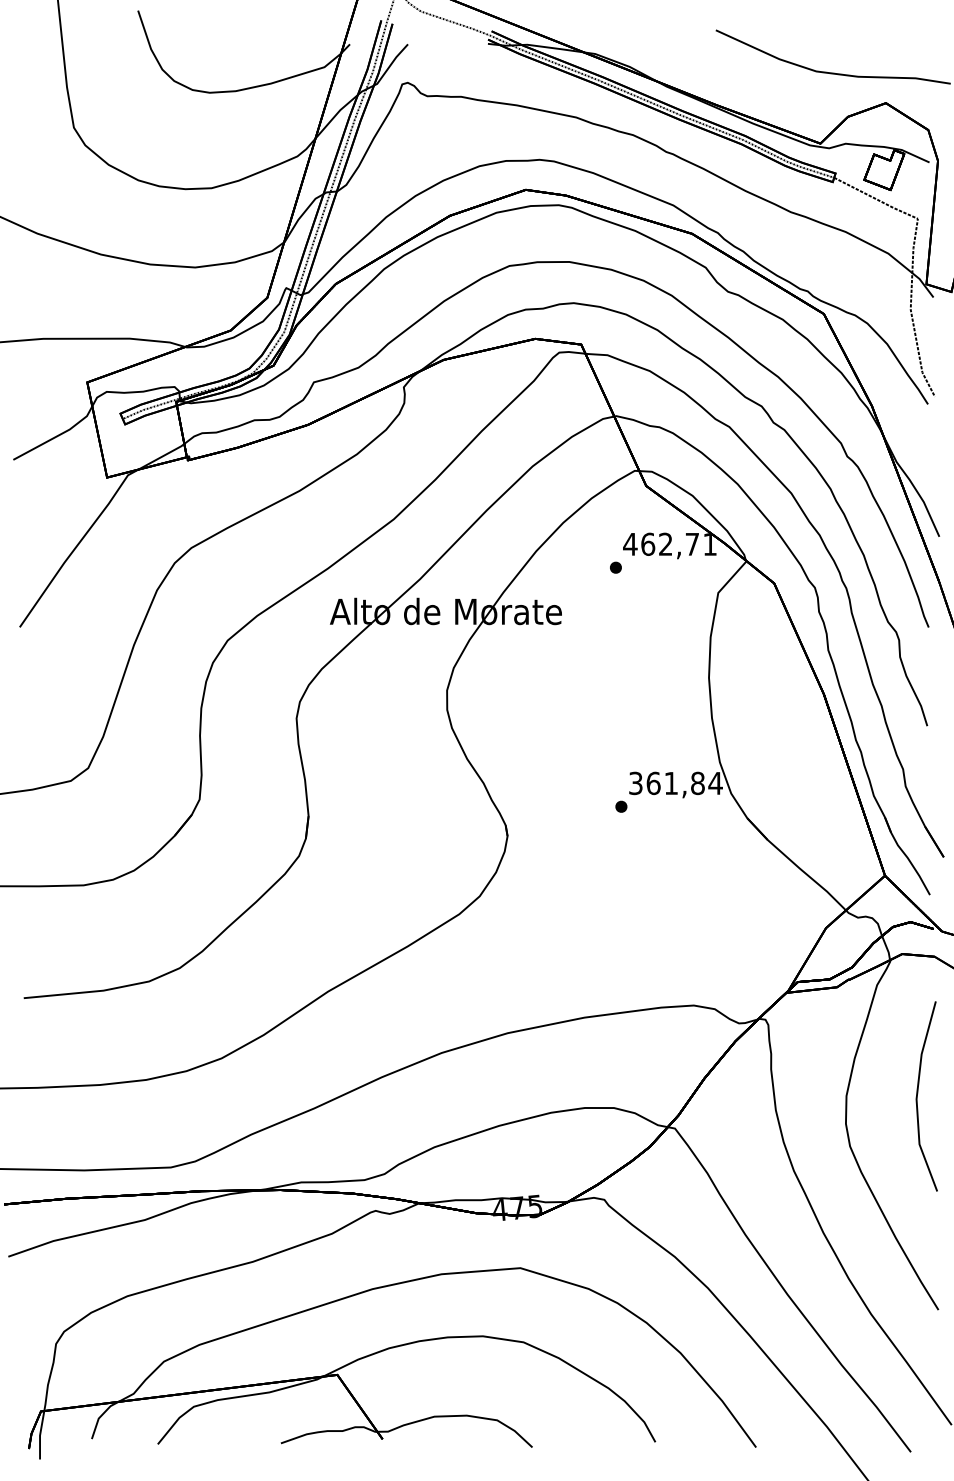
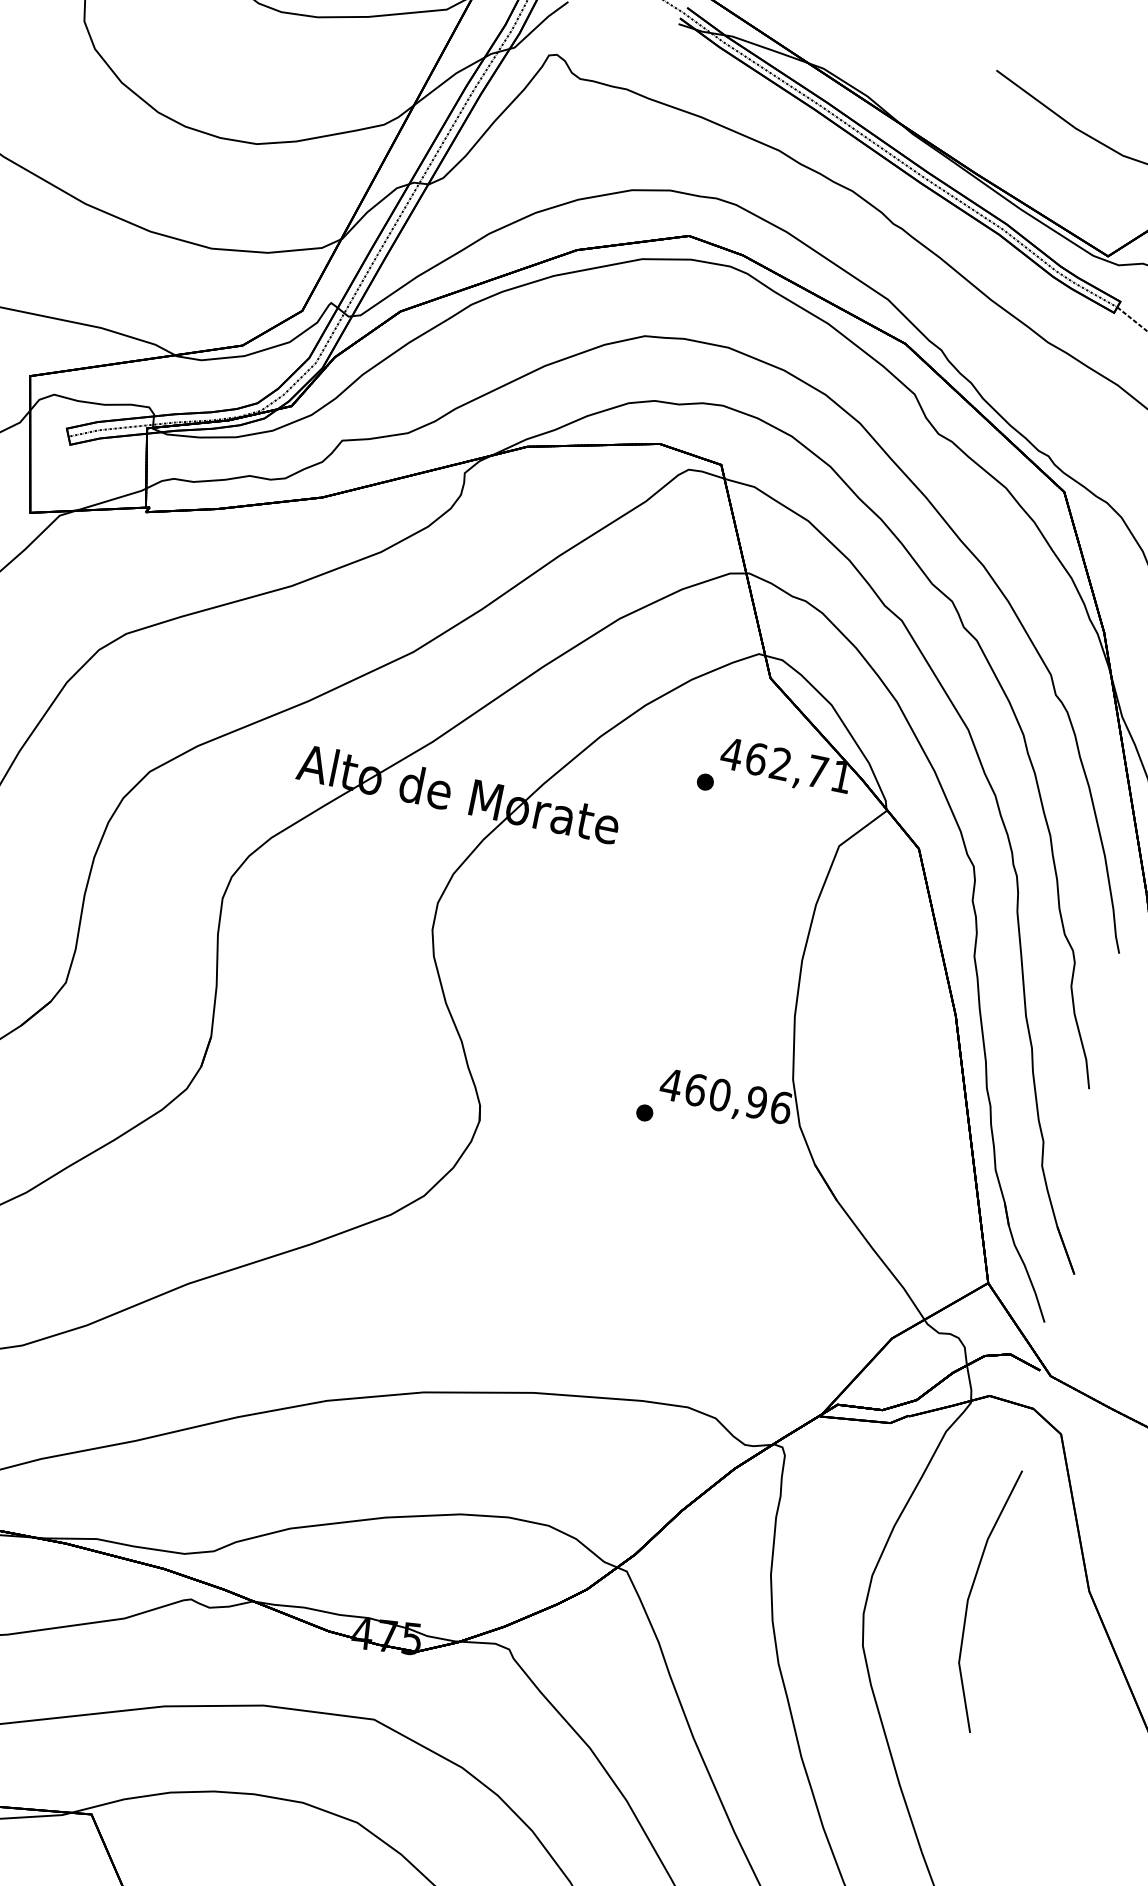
text: (675, 783) -> (725, 1096), 361,84 -> 460,96

